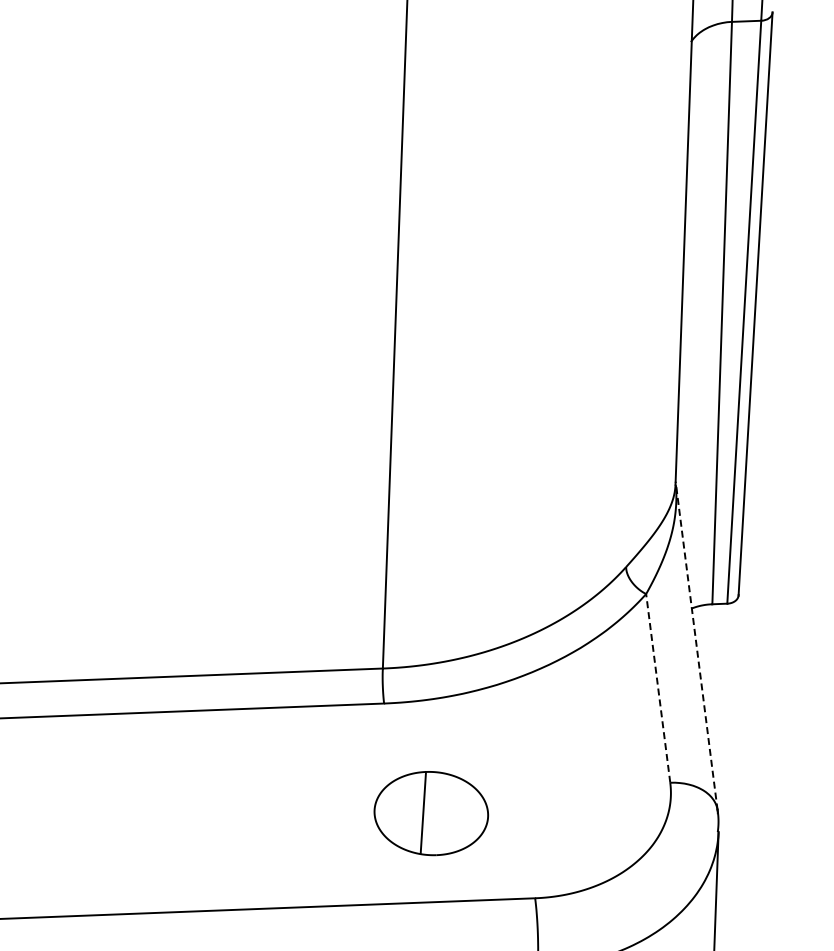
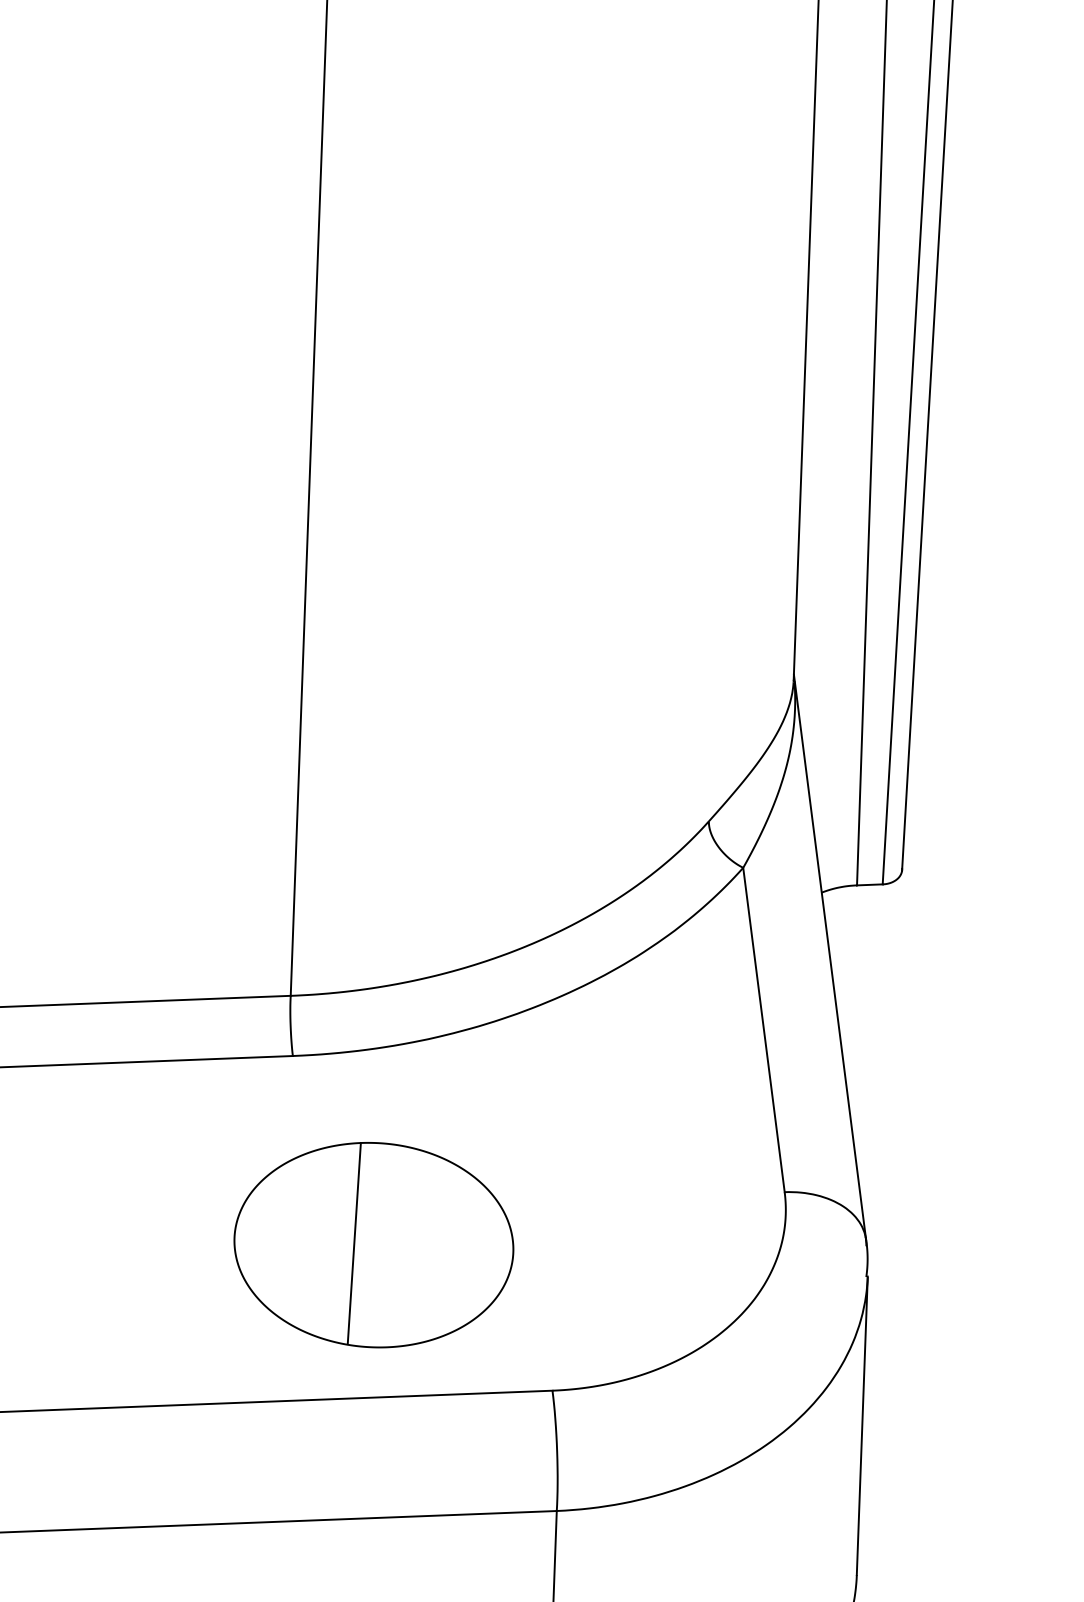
line: (696, 646) -> (829, 957), dashed -> solid
line: (658, 687) -> (764, 1028), dashed -> solid
part: (431, 813) -> (374, 1244), size x1.43

